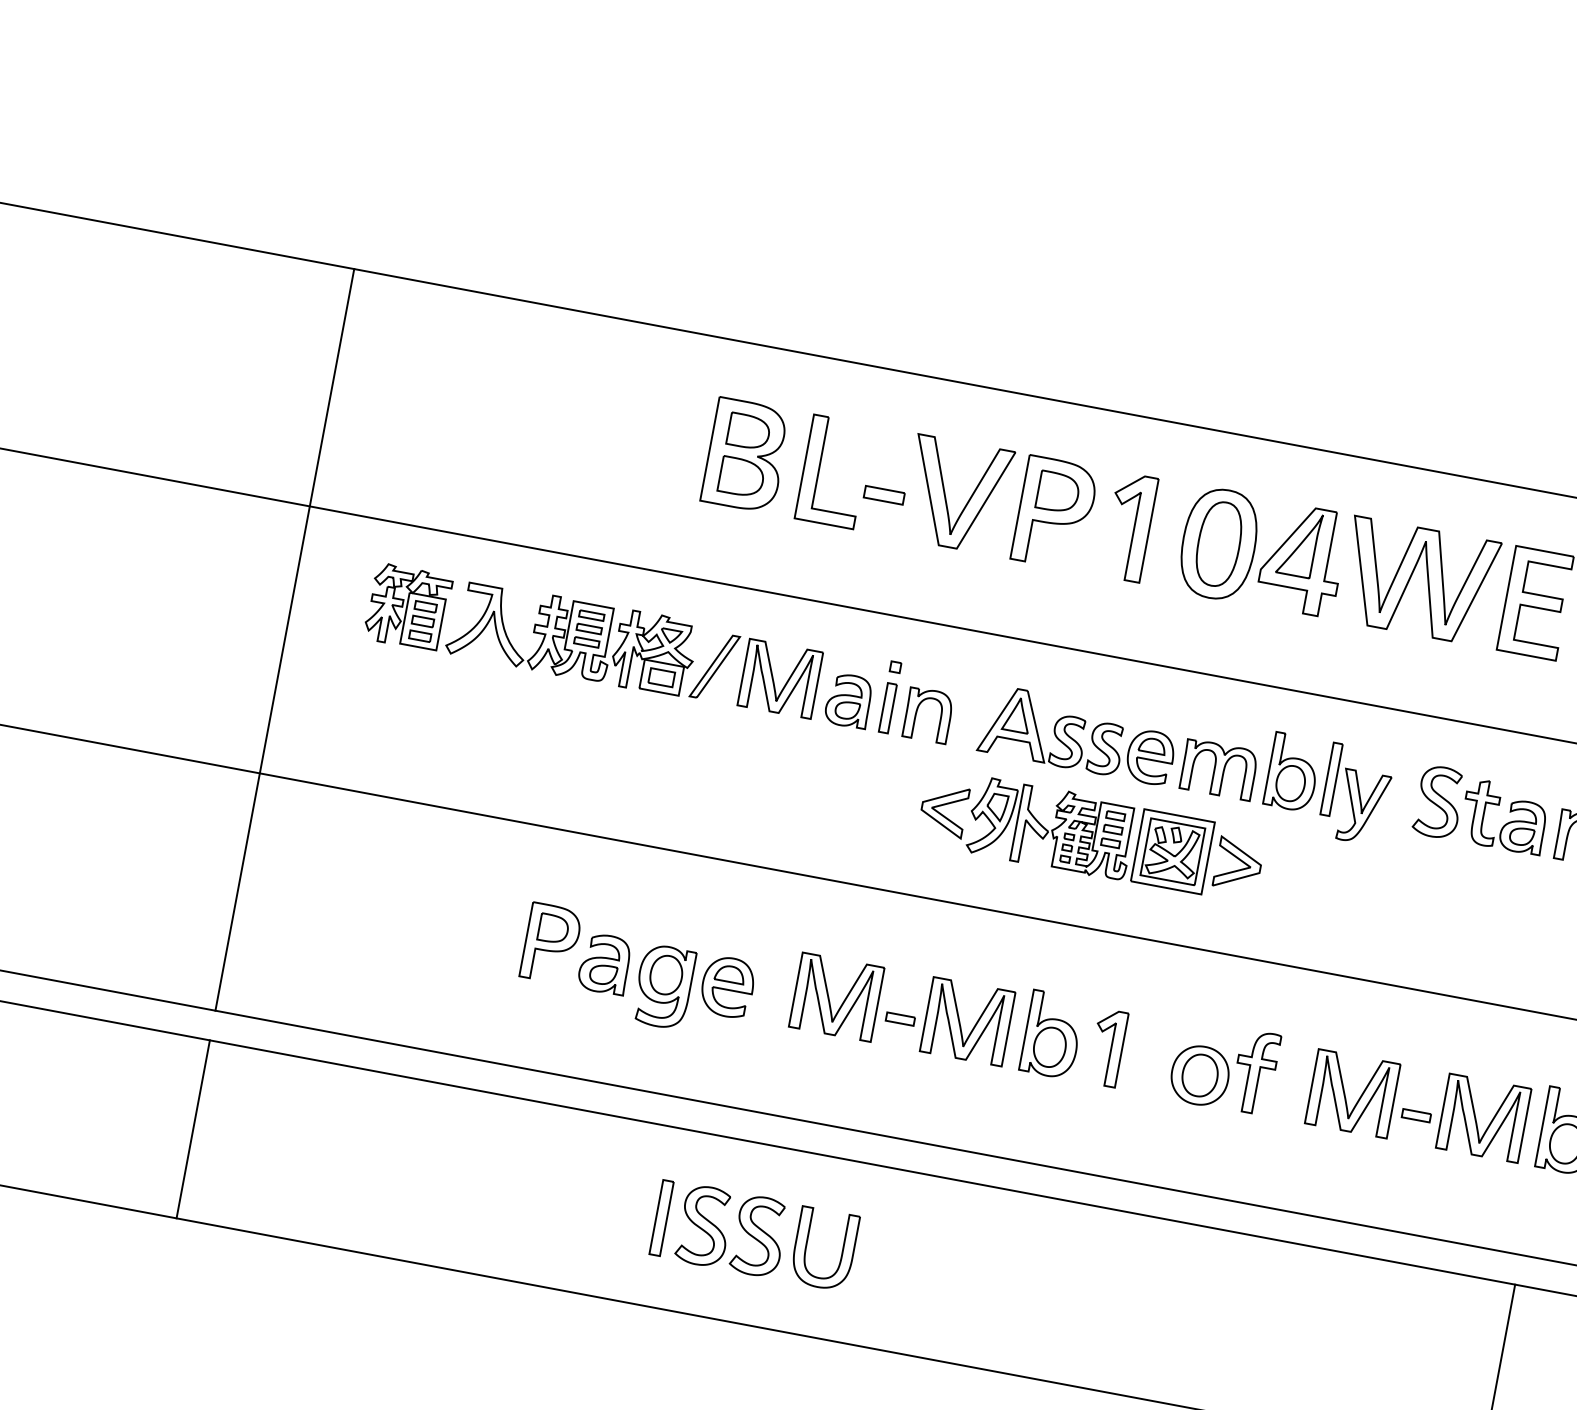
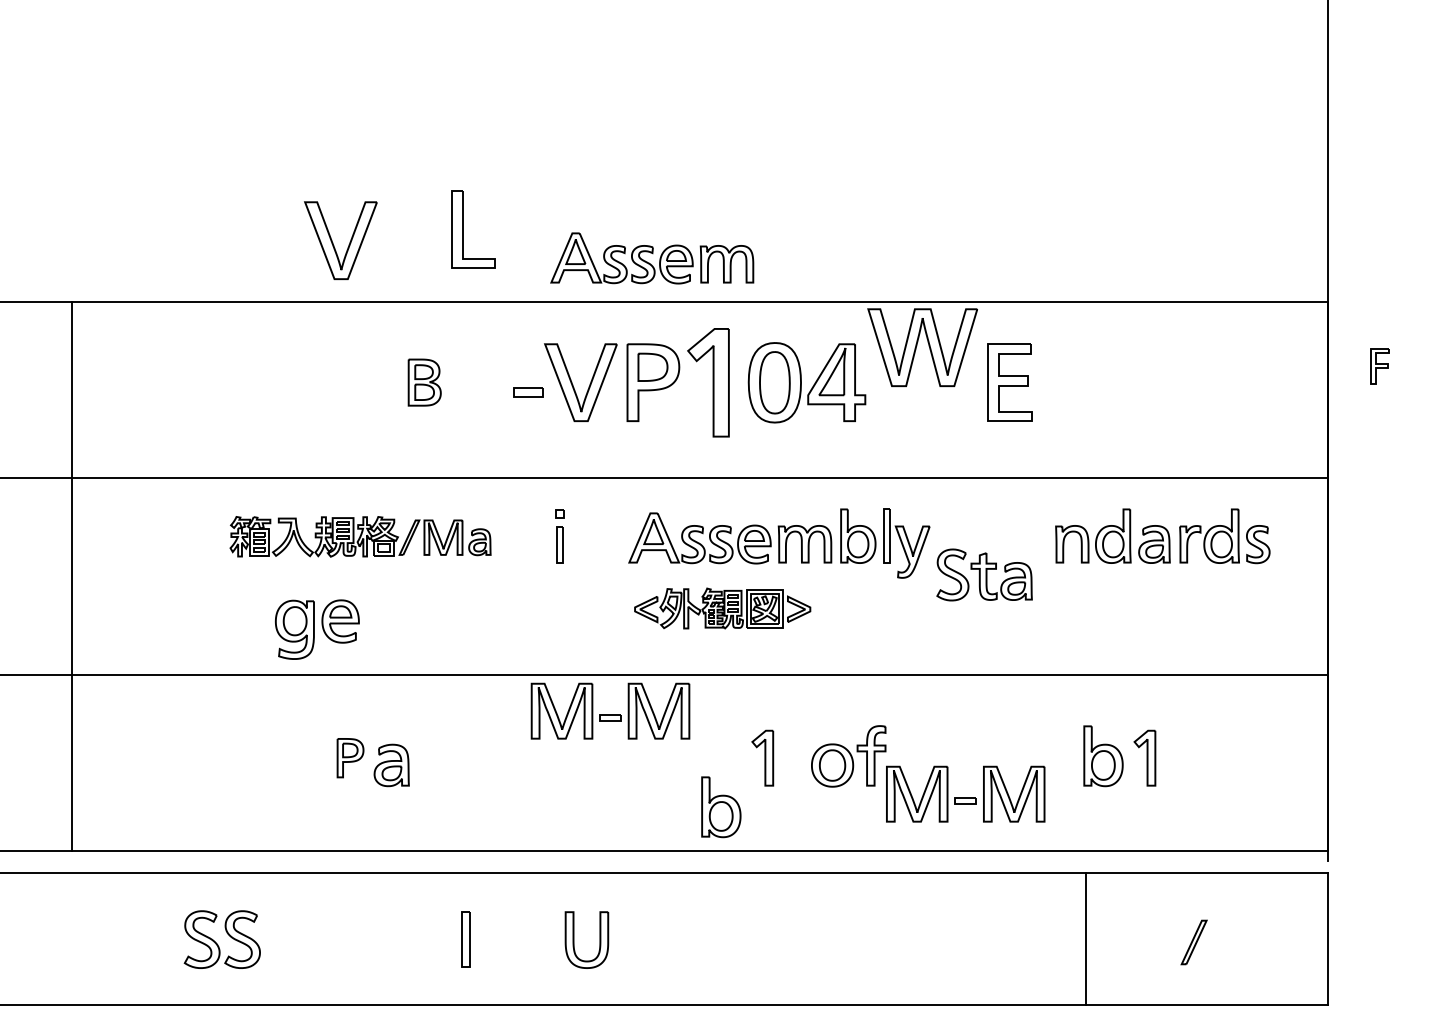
part: (658, 243) -> (333, 242), added
part: (1085, 345) -> (652, 258), added
part: (745, 455) -> (424, 382), size x0.6
part: (820, 469) -> (463, 229), moved
part: (1129, 526) -> (708, 382), size x1.4
part: (1418, 581) -> (922, 347), moved
line: (285, 640) -> (72, 576), moved
part: (620, 646) -> (360, 536), size x0.7
part: (917, 713) -> (581, 544), removed
part: (1481, 809) -> (984, 574), moved
part: (1091, 835) -> (722, 608), size x0.7
part: (551, 942) -> (350, 757), size x0.7
part: (694, 992) -> (317, 629), moved
part: (902, 1008) -> (610, 710), moved
part: (1052, 1035) -> (721, 807), moved
part: (1418, 1105) -> (965, 793), moved
line: (193, 1128) -> (119, 938), removed
part: (730, 1230) -> (221, 939), moved

